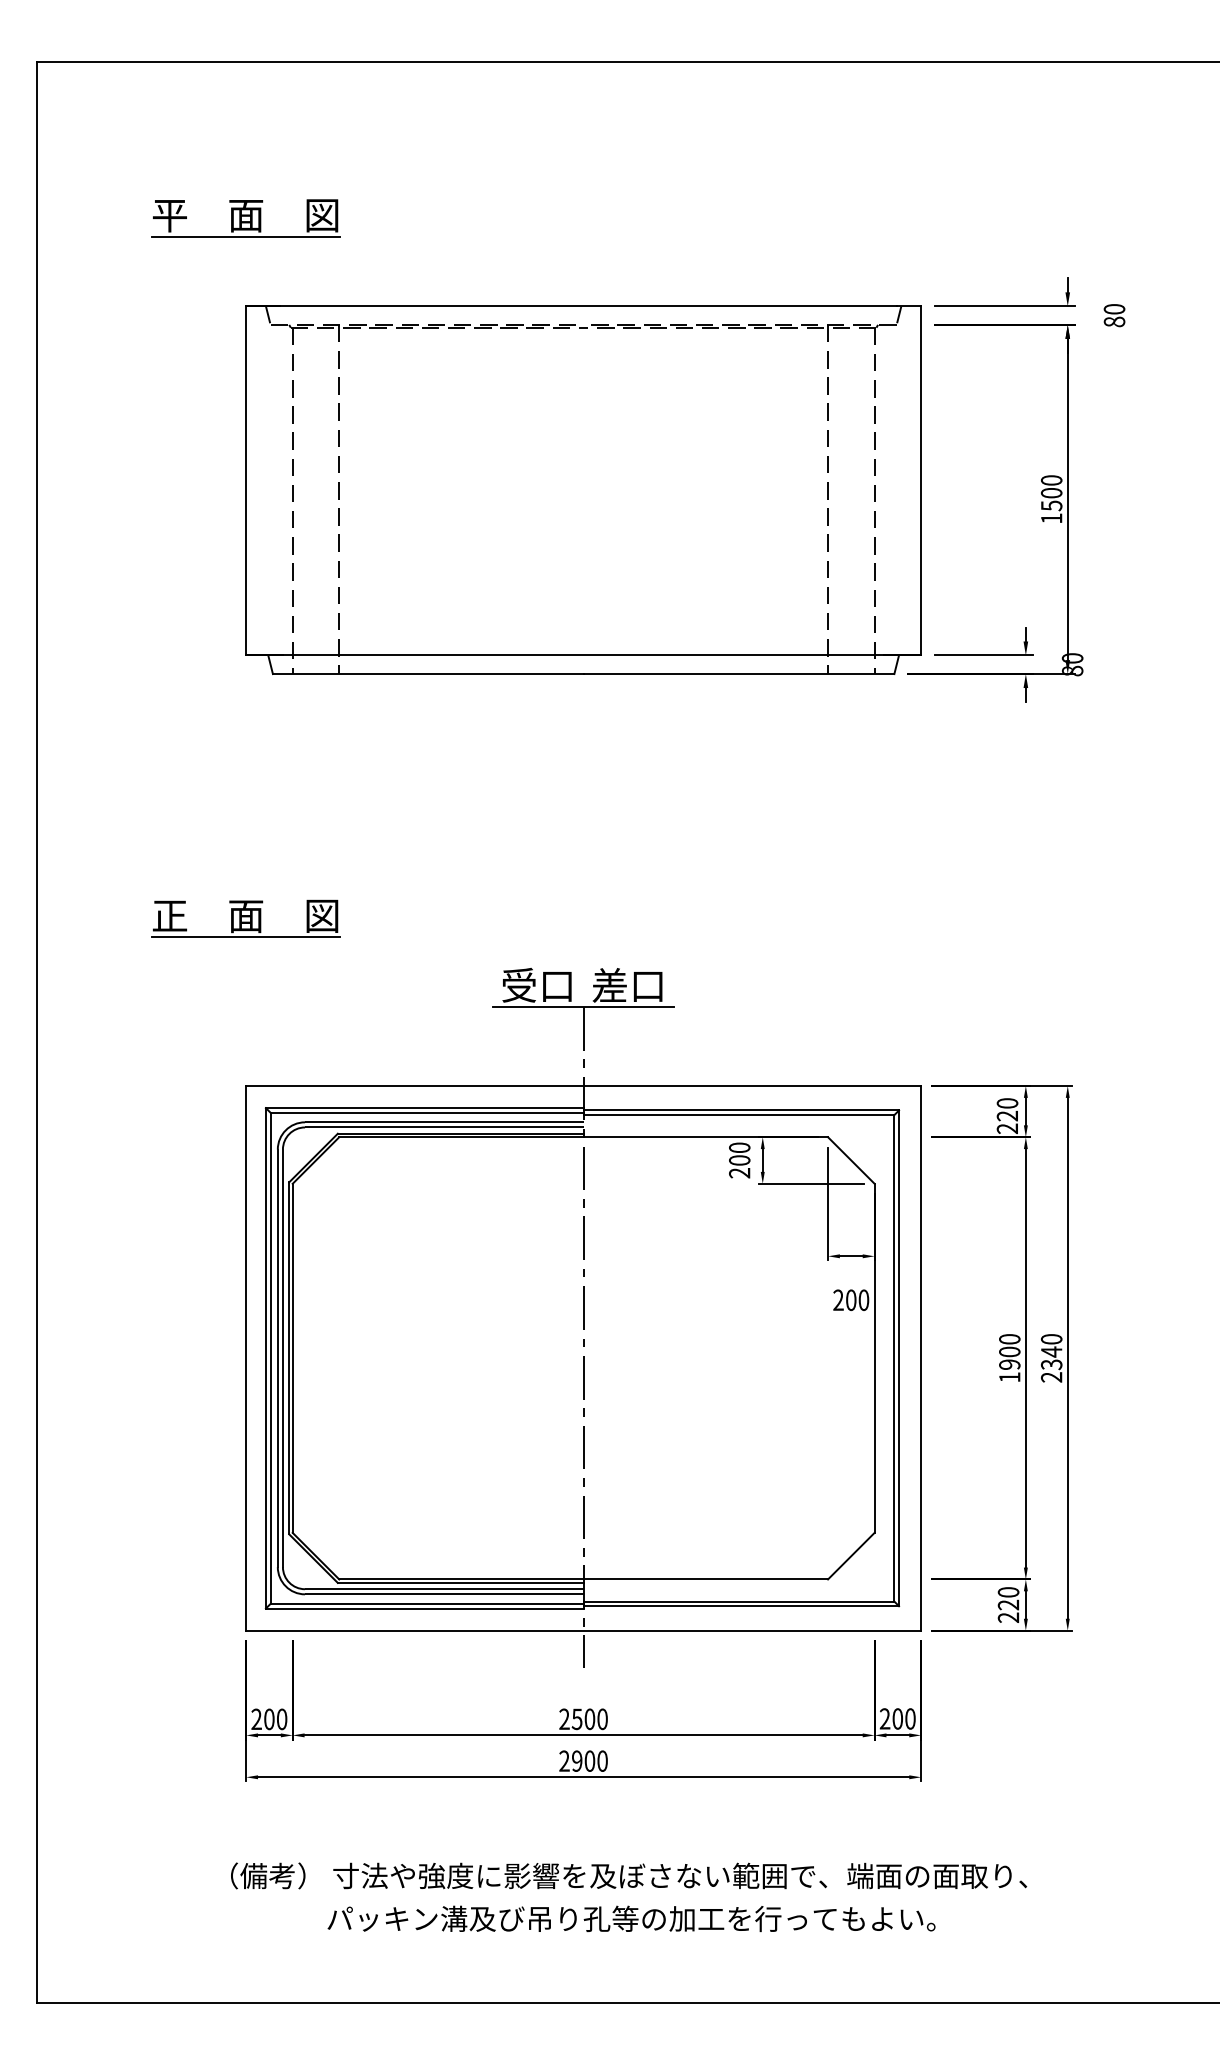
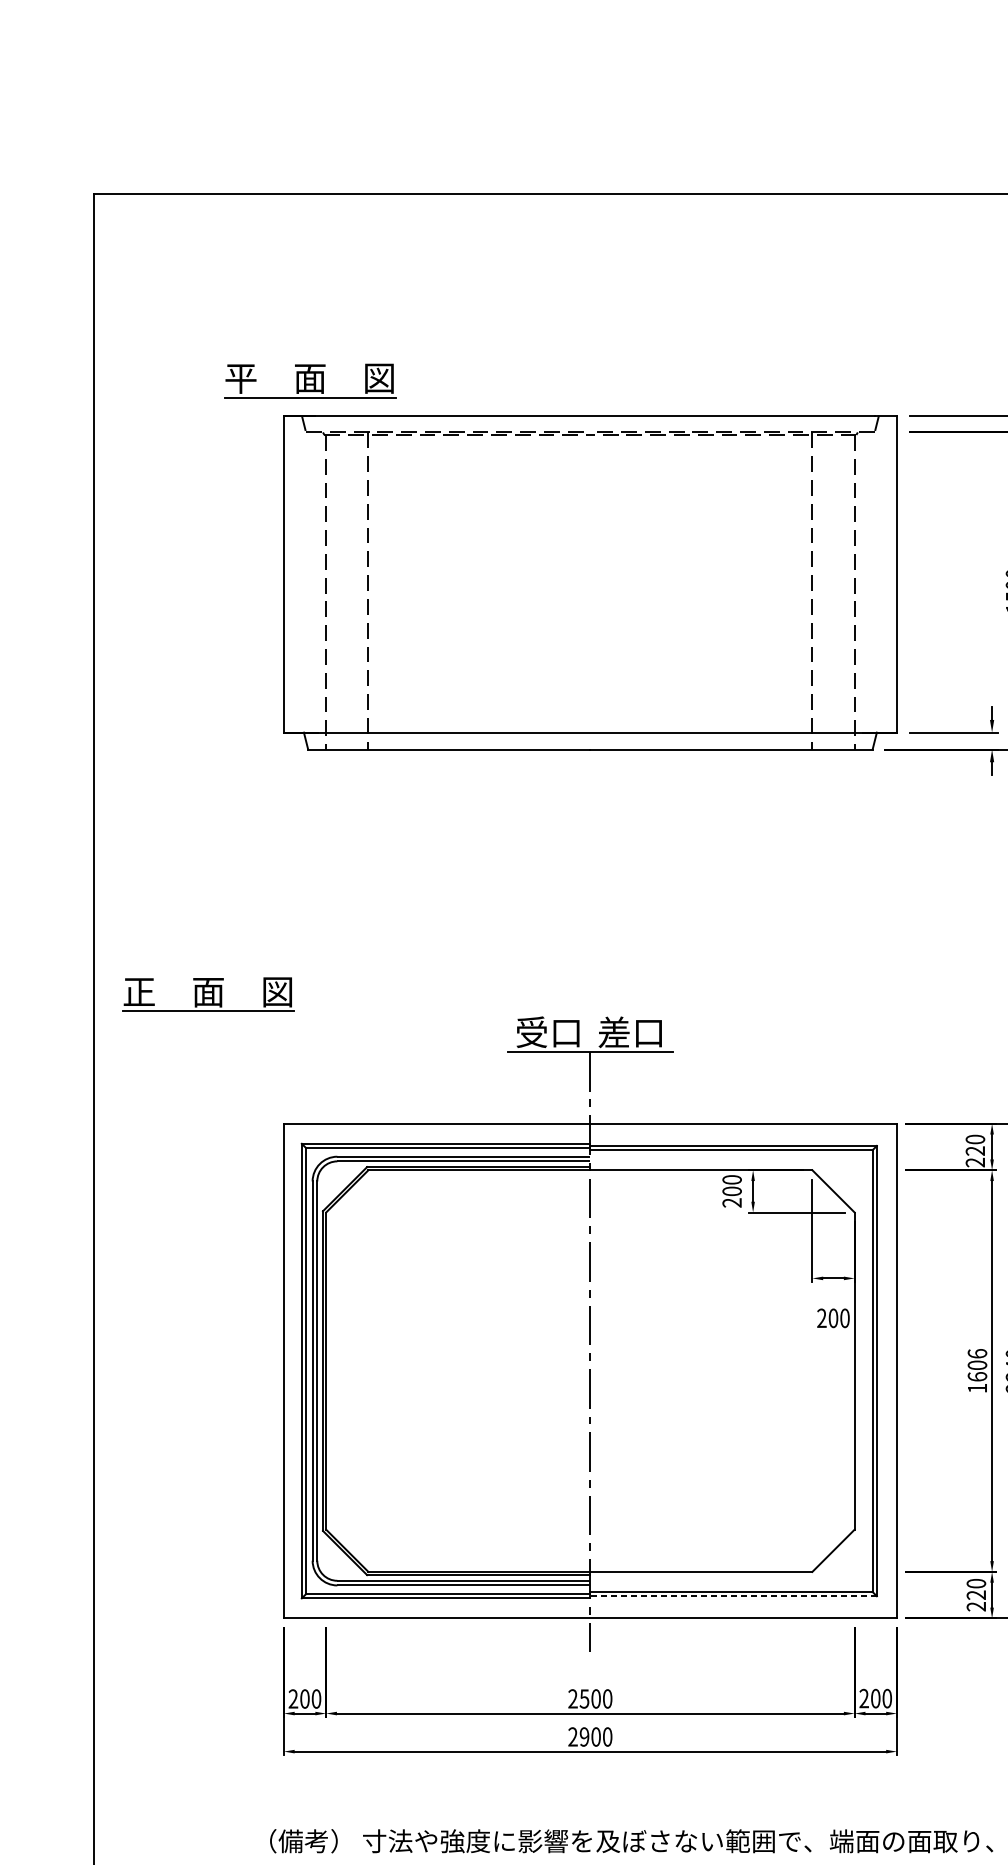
part: (245, 218) -> (309, 381), moved
part: (245, 918) -> (207, 994), moved
text: (1009, 1351) -> (977, 1364), 1900 -> 1606
line: (741, 1606) -> (733, 1596), solid -> dashed

